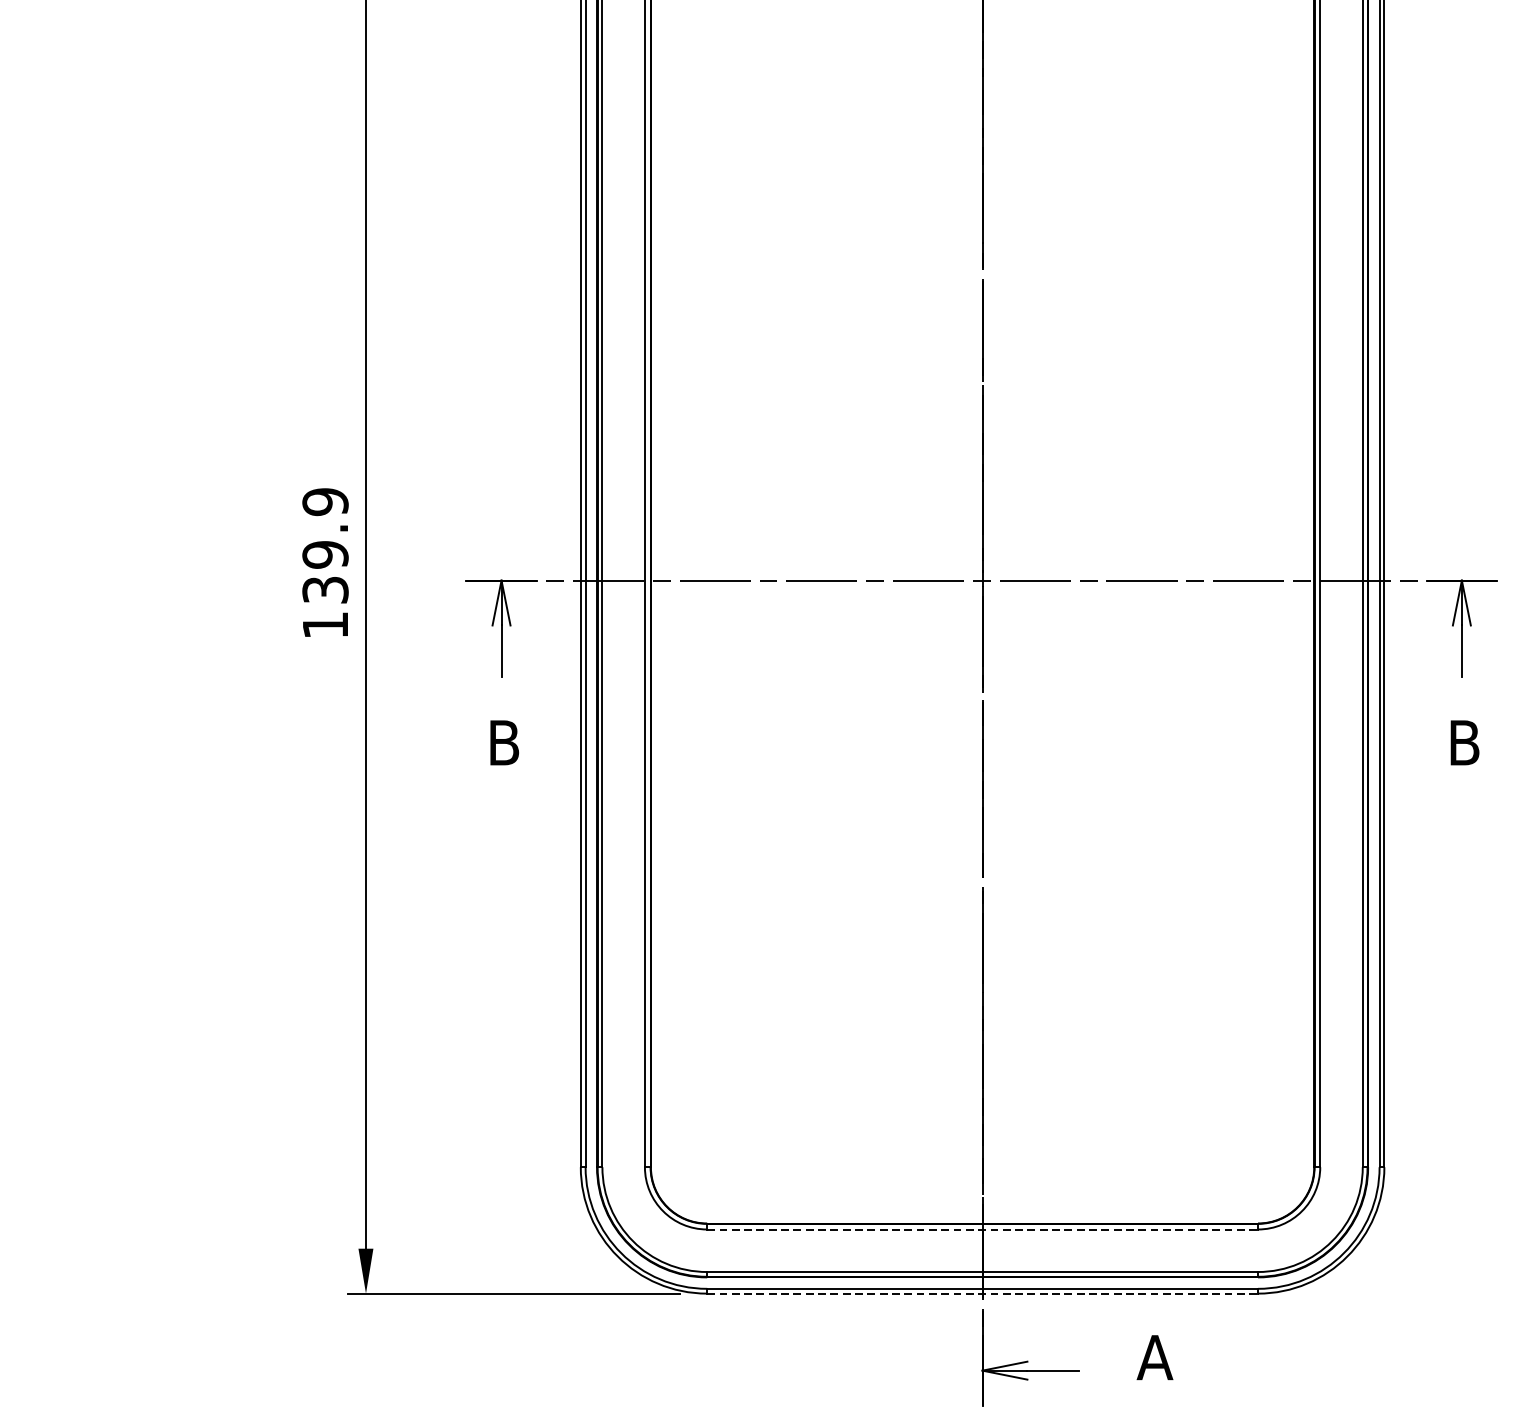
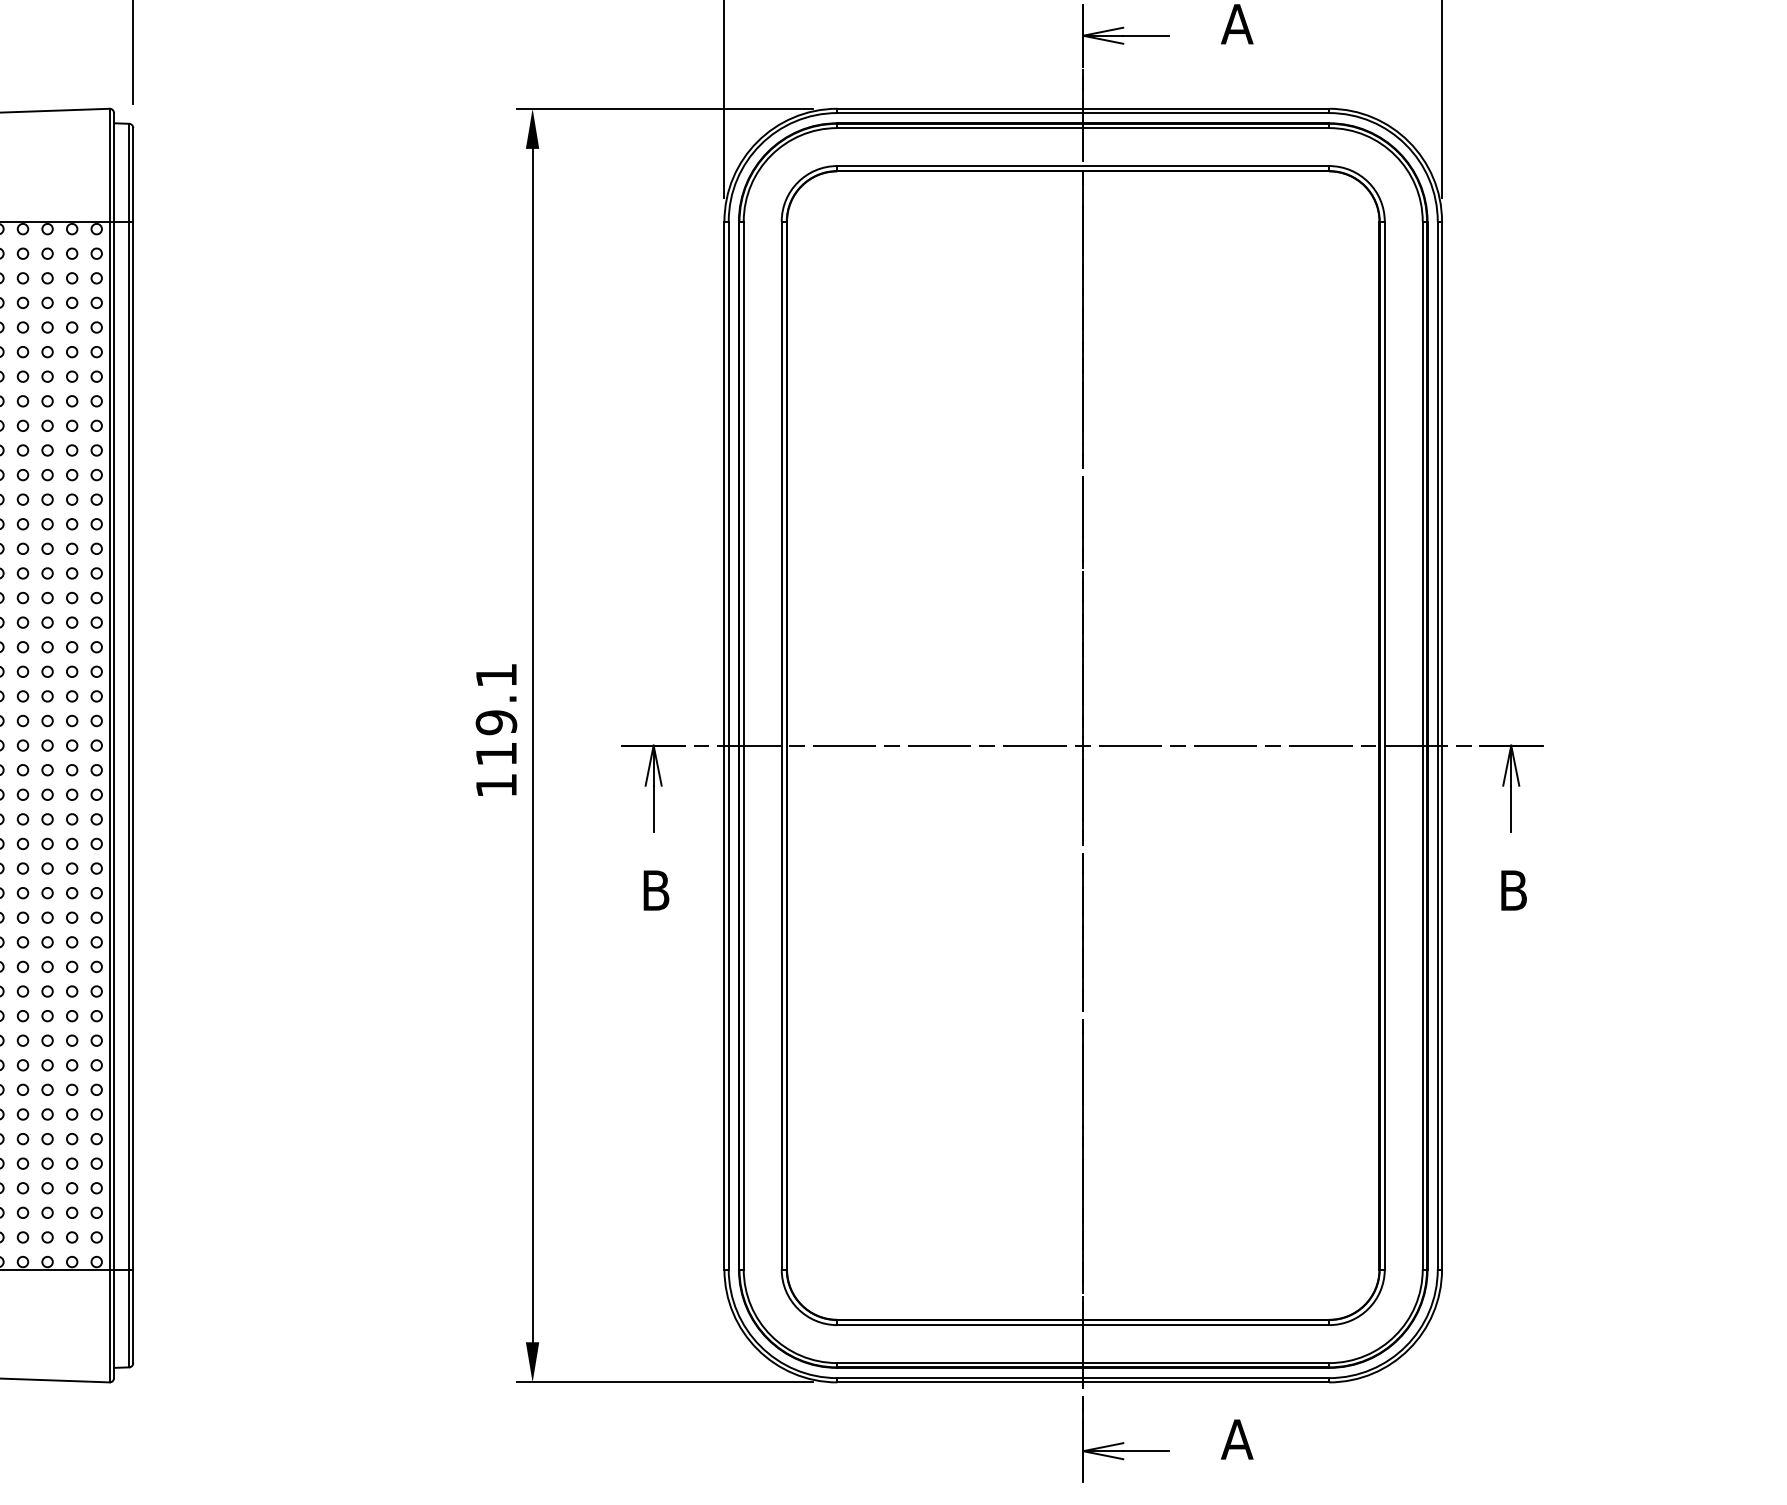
text: (325, 545) -> (496, 714), 139.9 -> 119.1
line: (982, 1229) -> (1083, 1325), dashed -> solid
line: (982, 1293) -> (1083, 1382), dashed -> solid

